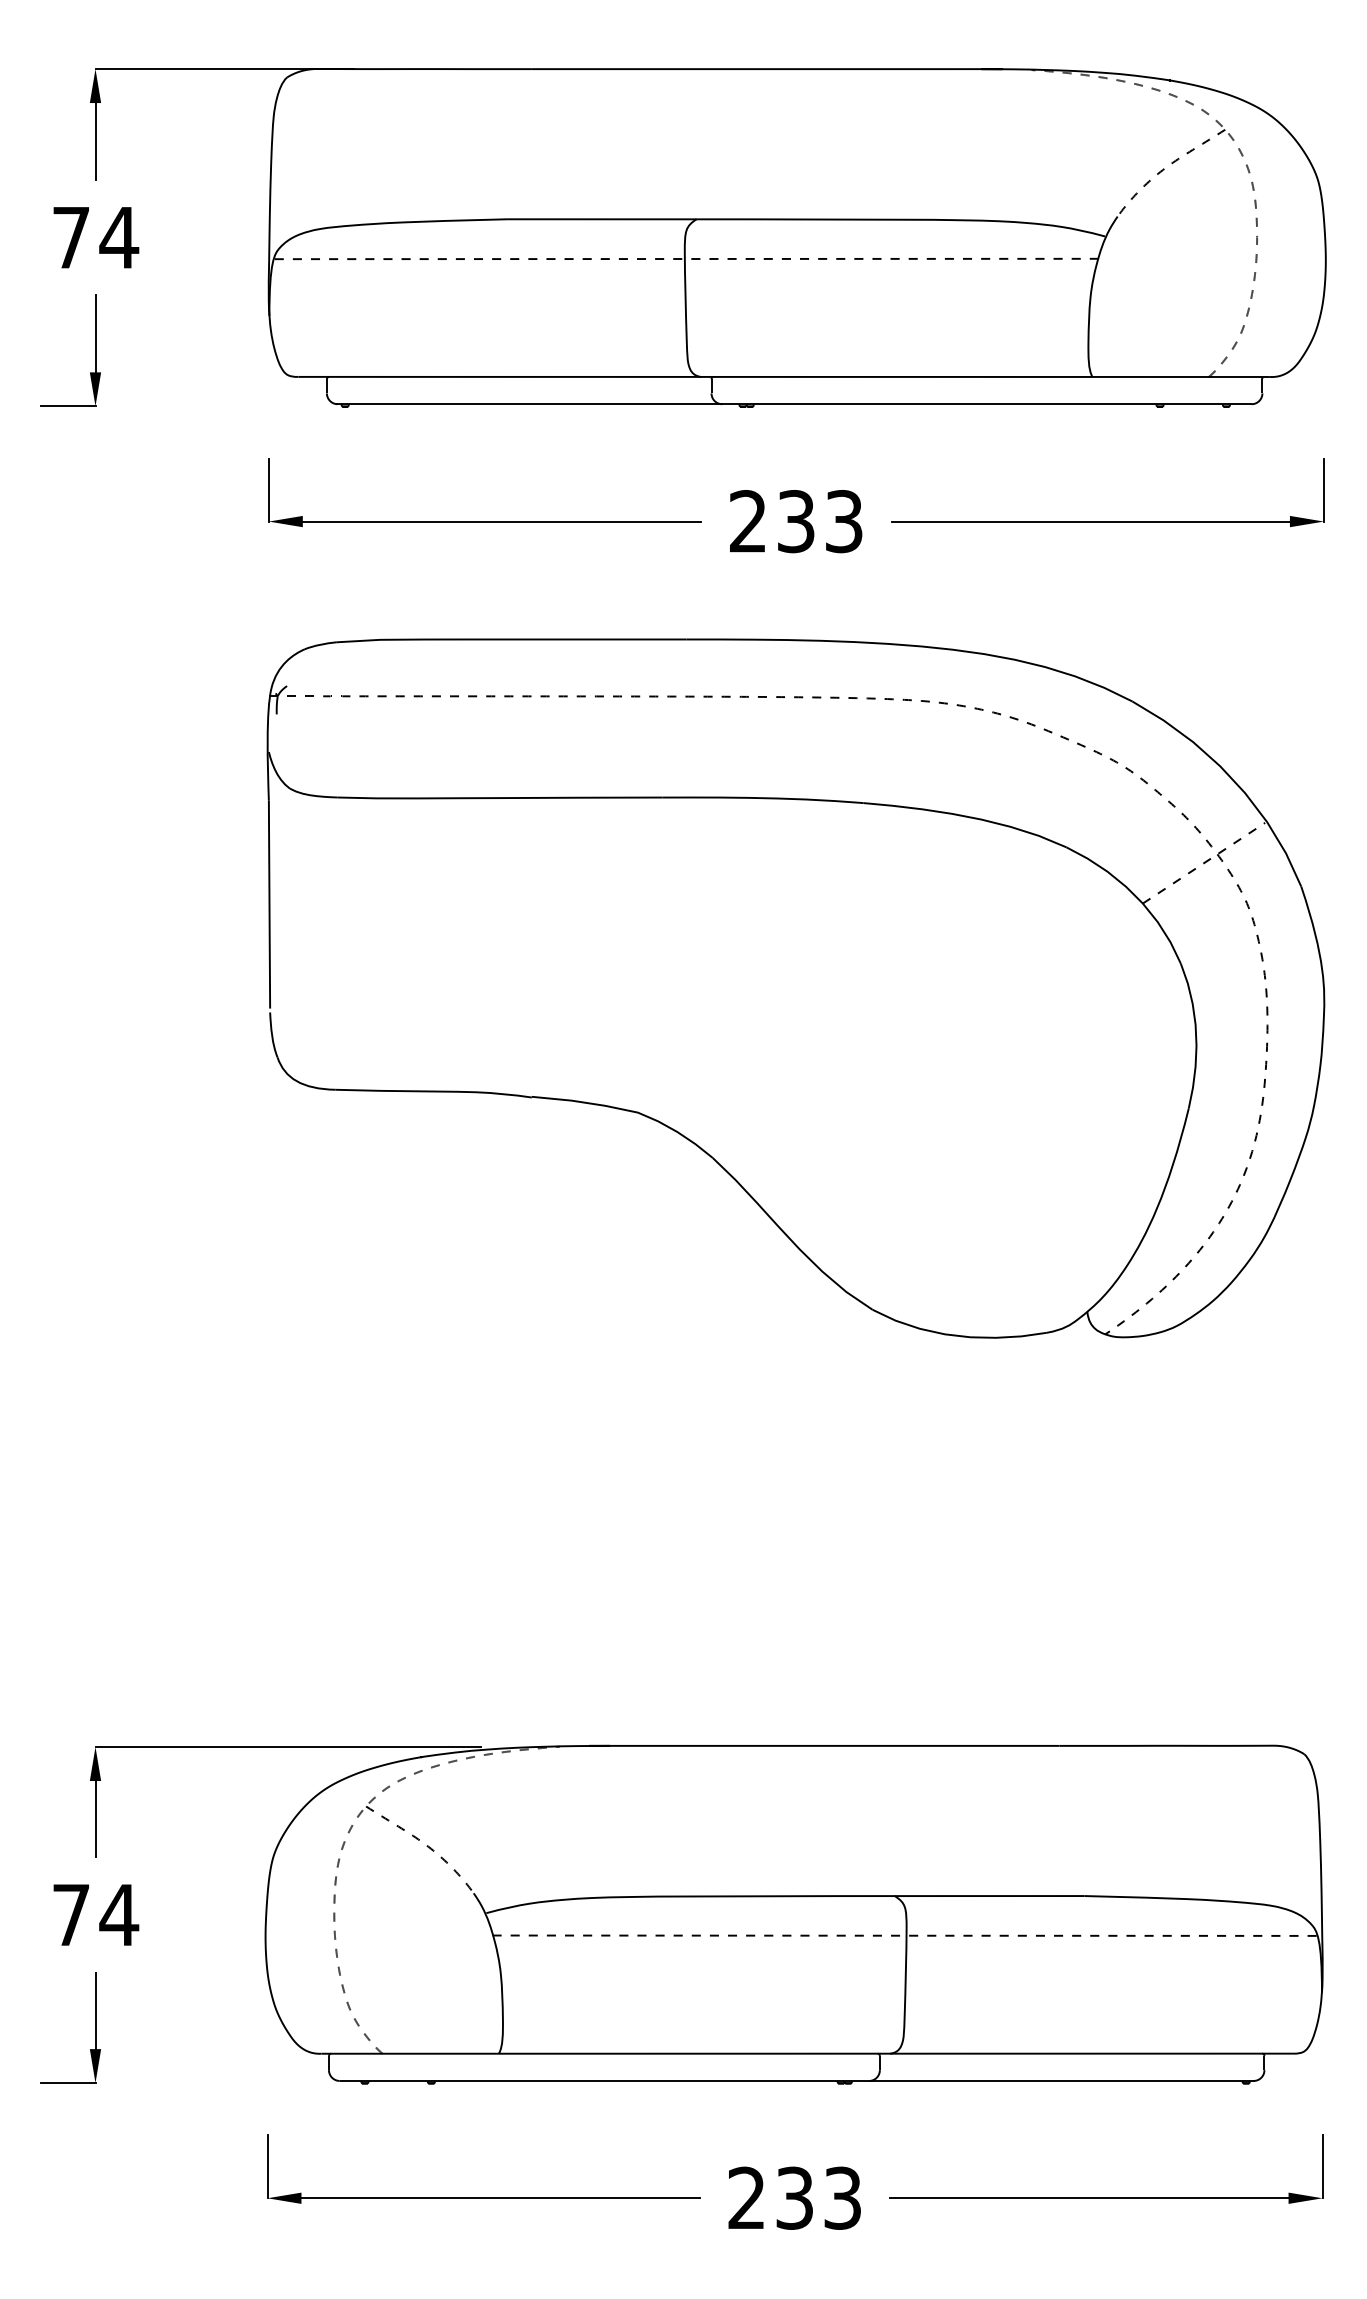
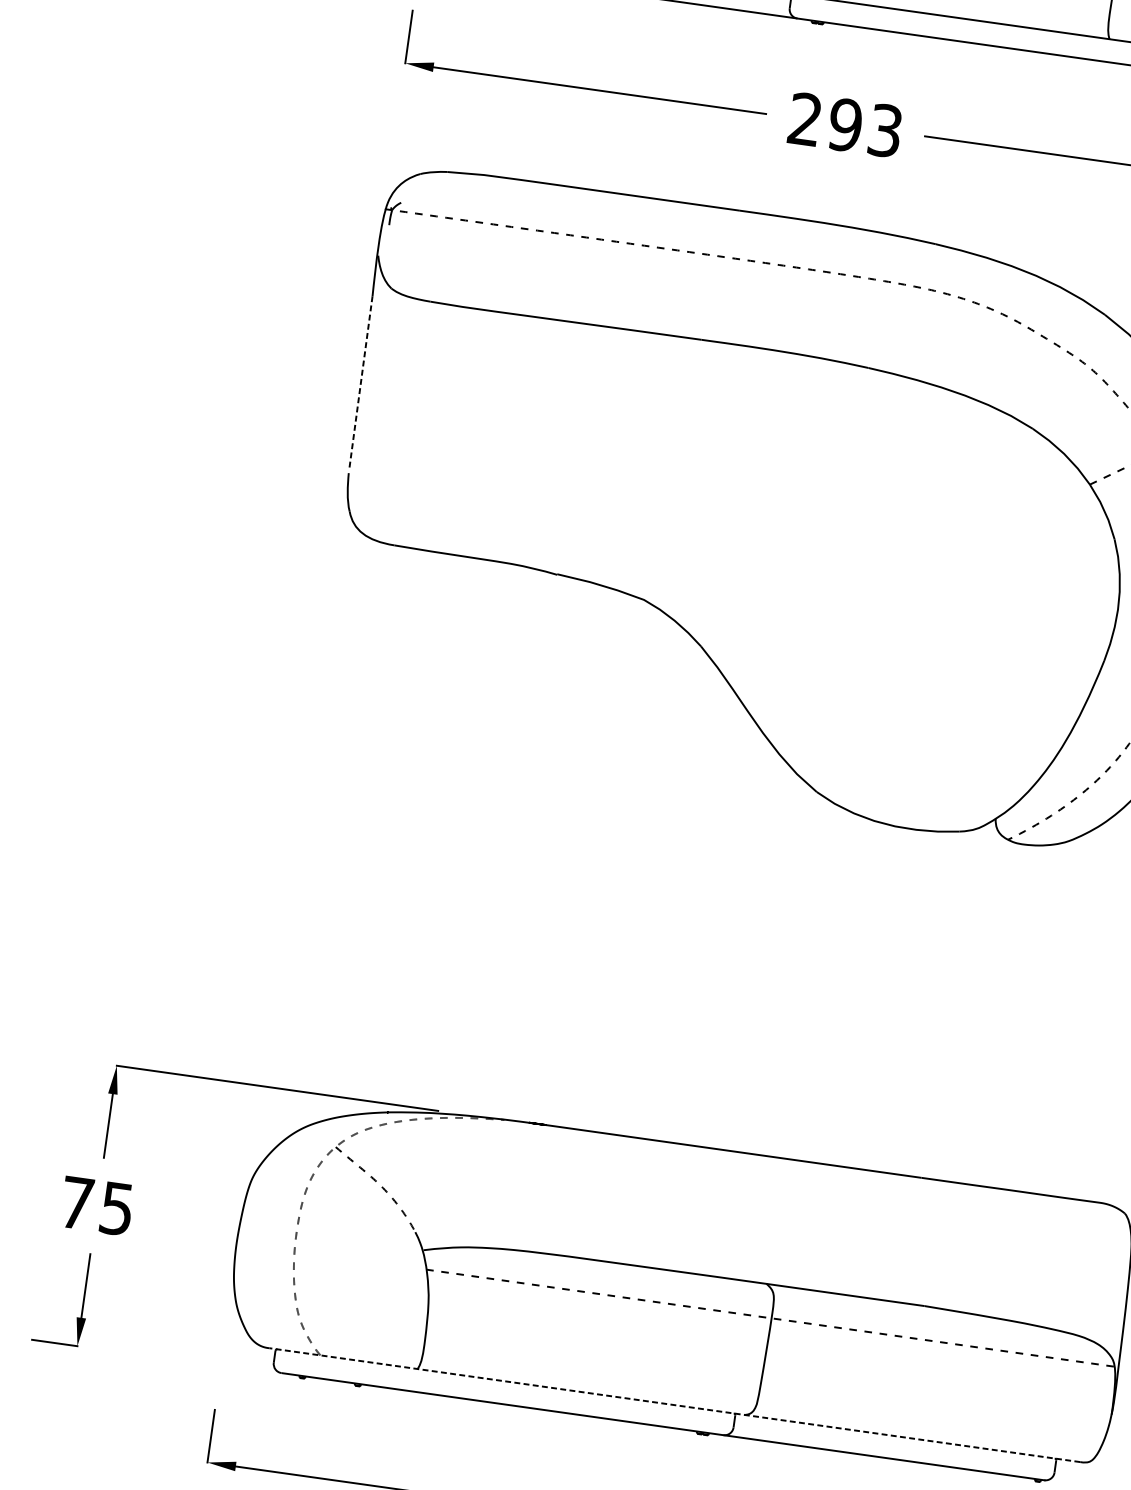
text: (795, 521) -> (844, 125), 233 -> 293
line: (269, 904) -> (360, 382), solid -> dashed
text: (119, 1915) -> (117, 1209), 74 -> 75
line: (807, 2053) -> (675, 1405), solid -> dashed

